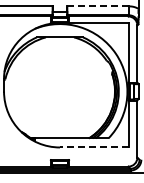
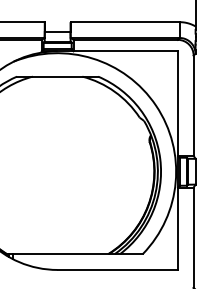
line: (98, 6) -> (125, 22), dashed -> solid
line: (93, 147) -> (116, 269), dashed -> solid

